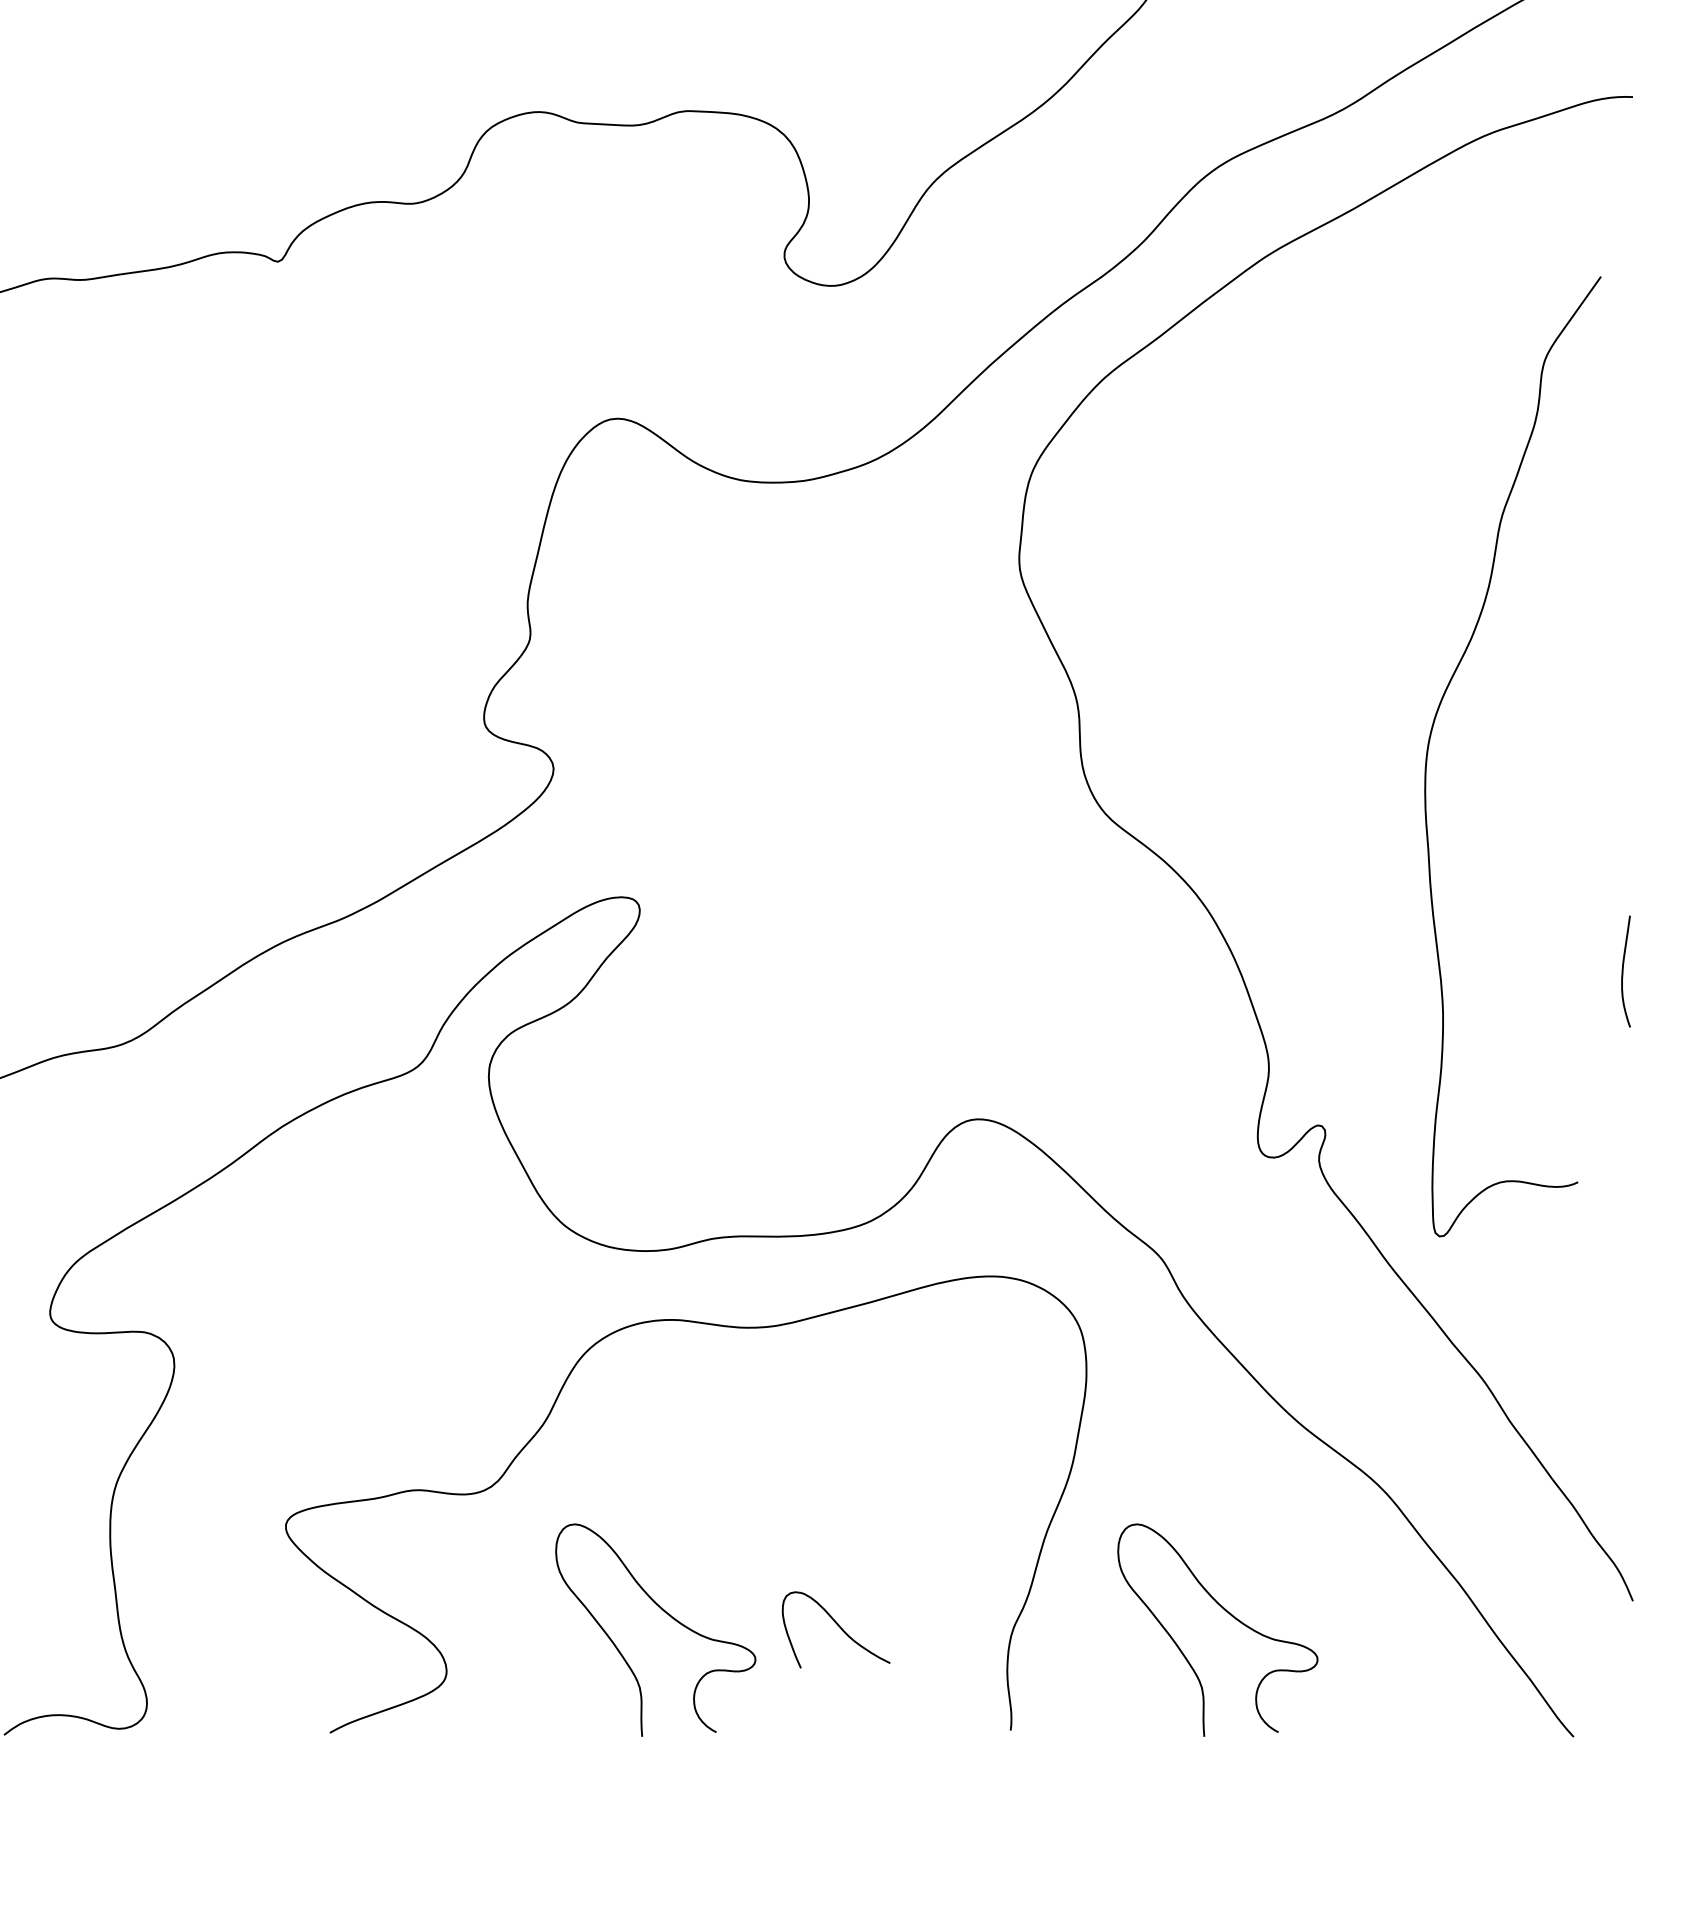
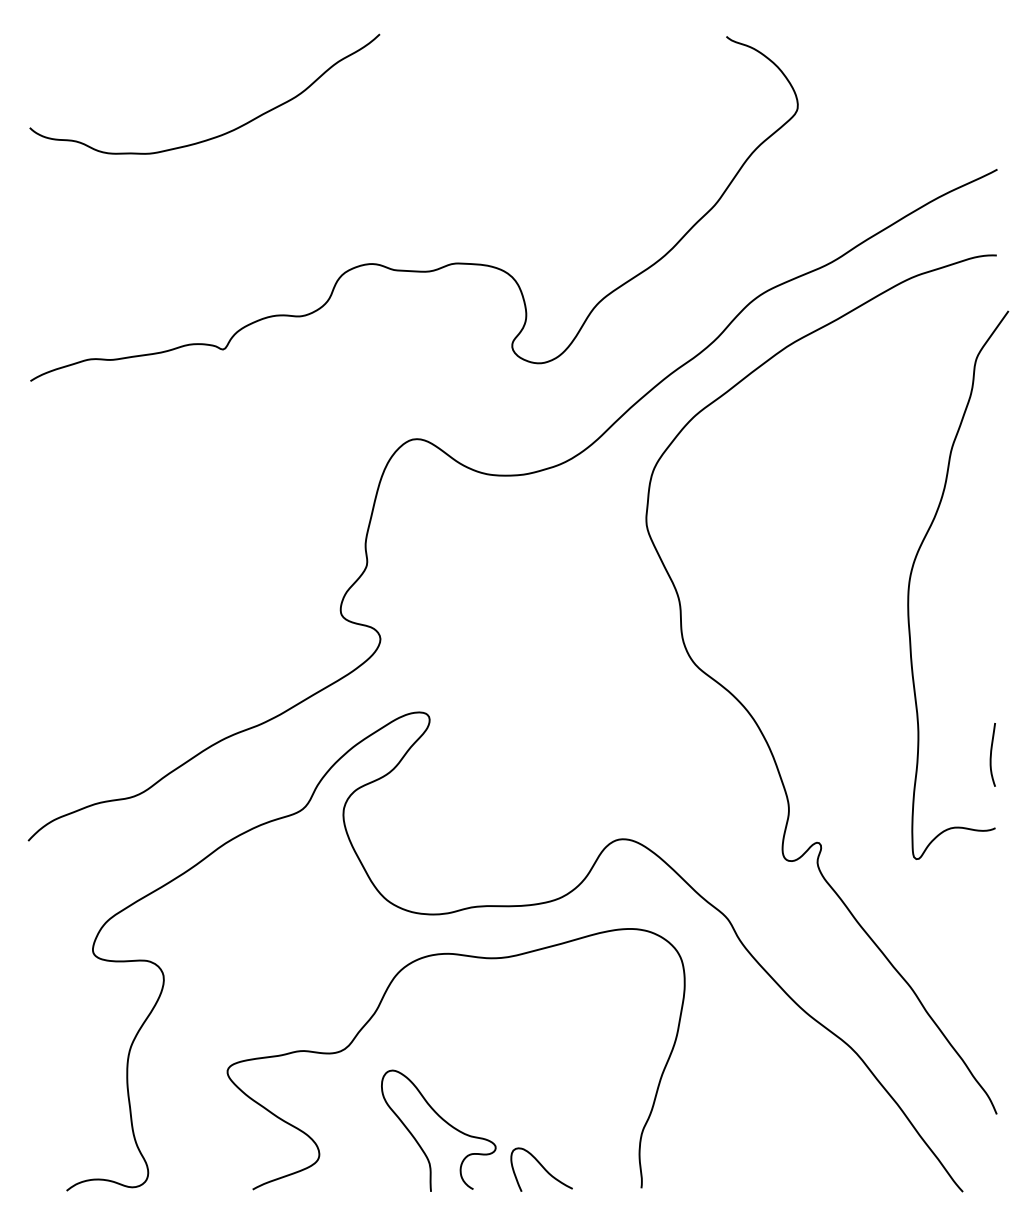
curve: (1431, 743) -> (911, 577), moved
curve: (1226, 1613) -> (764, 1121), removed
curve: (839, 1629) -> (543, 1169), moved

